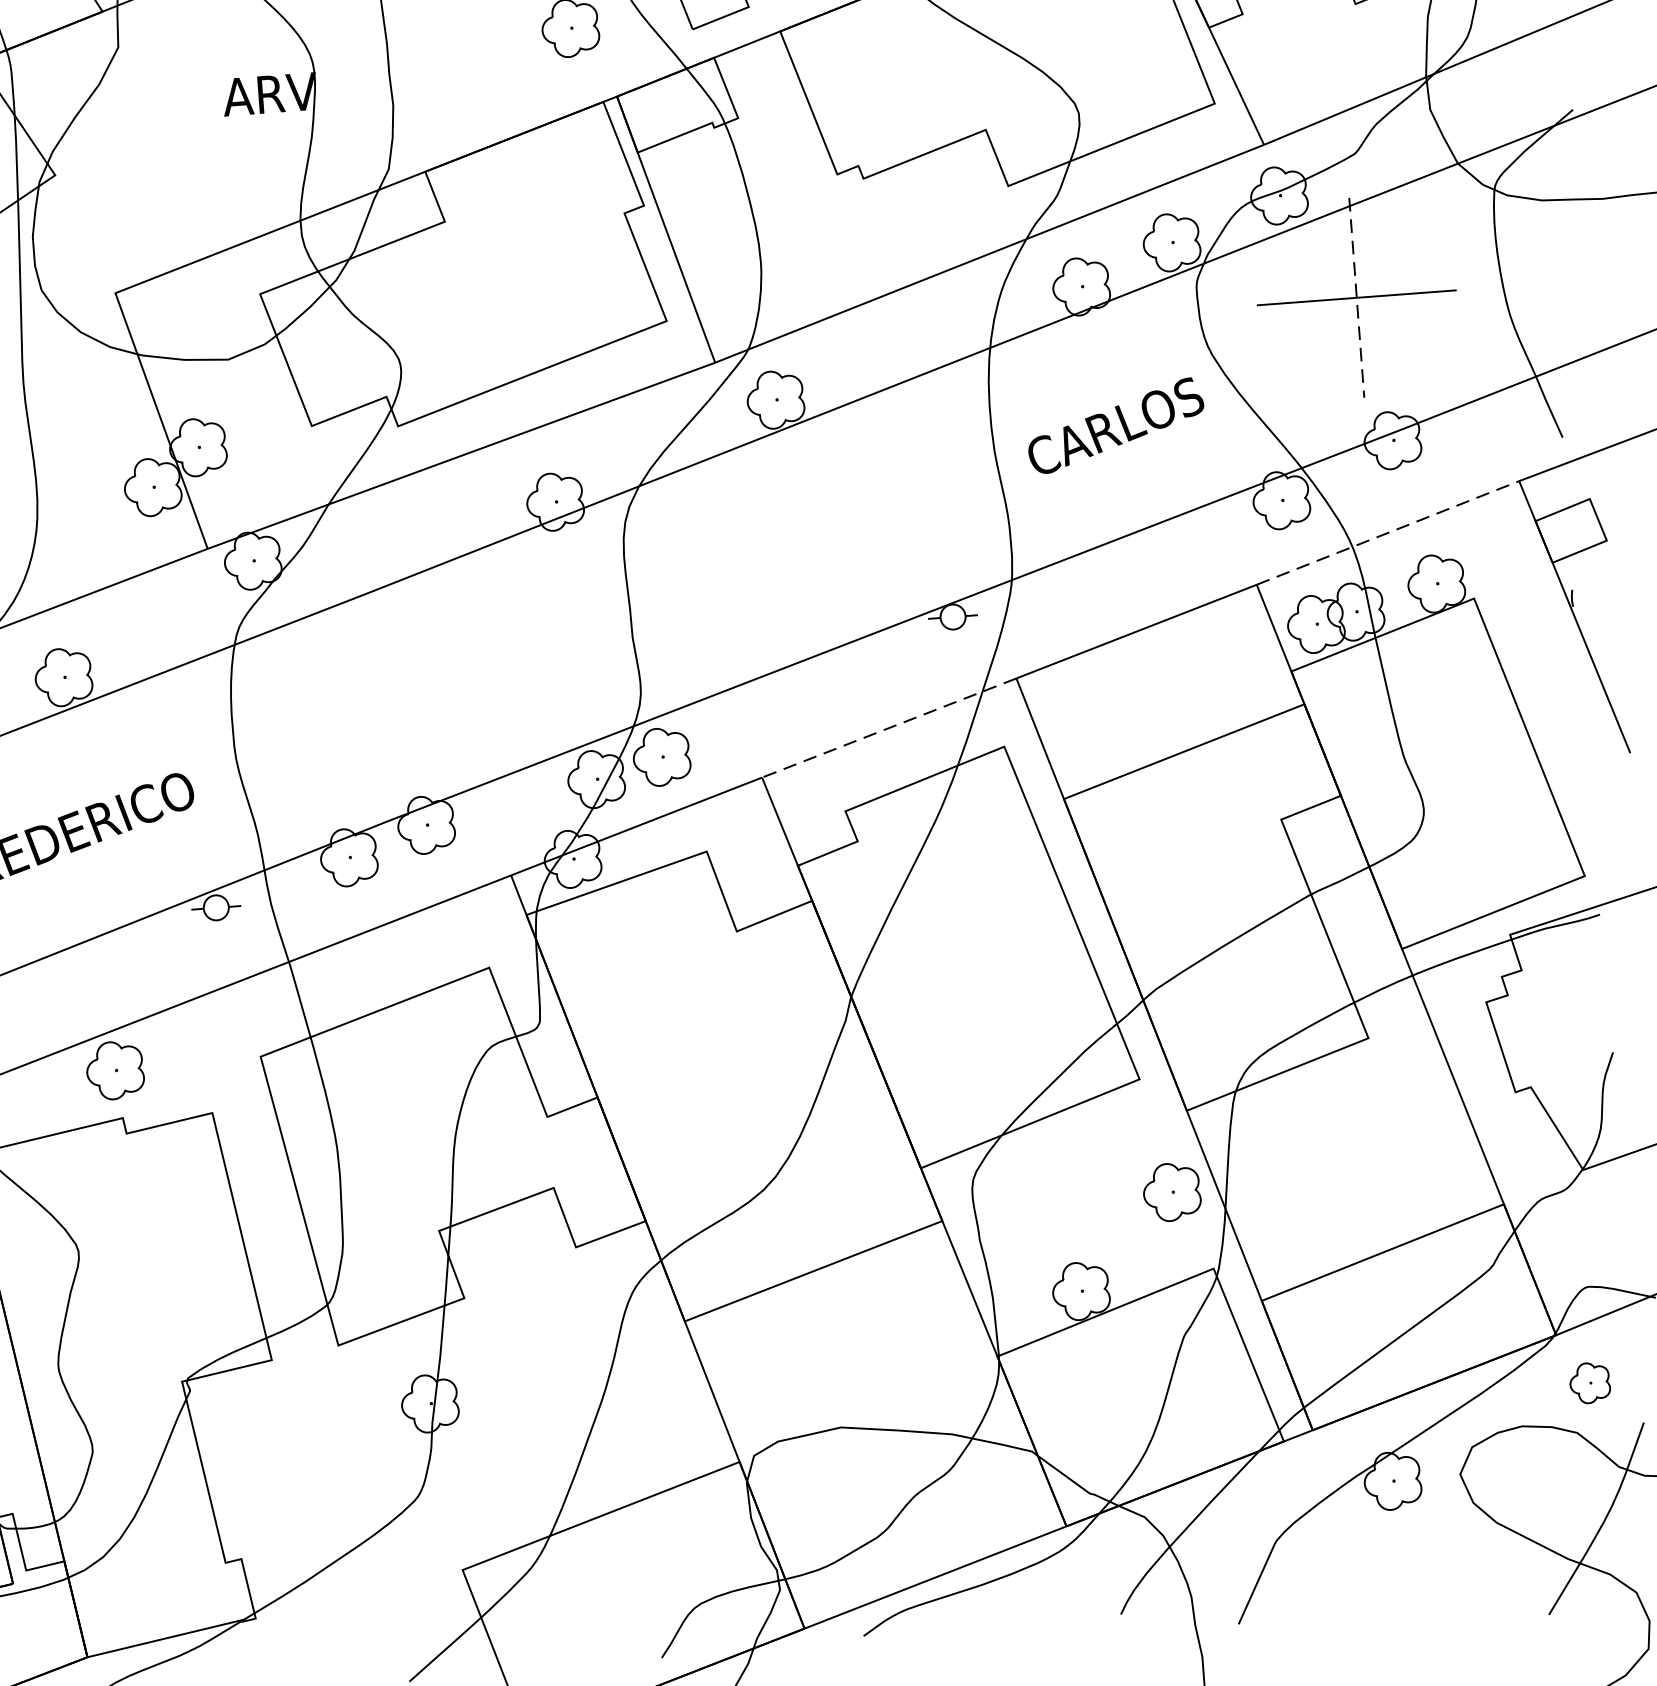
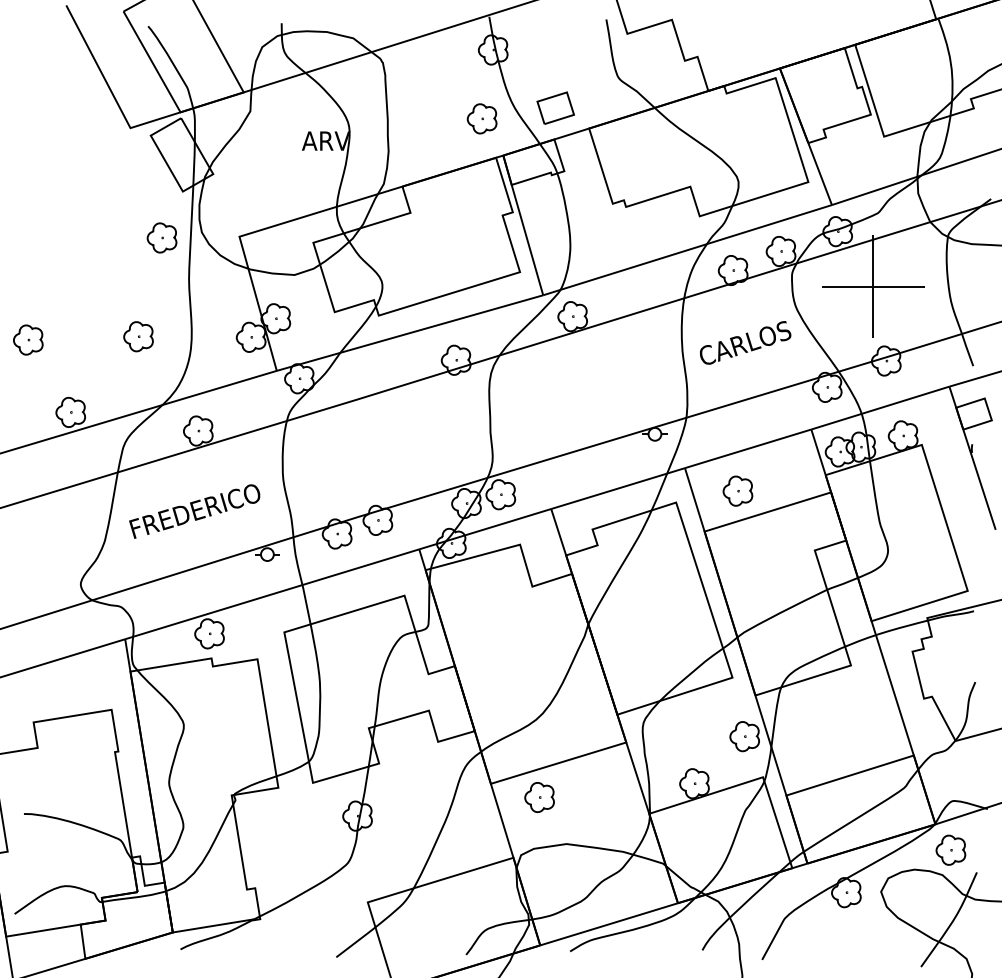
line: (1356, 299) -> (873, 287), dashed -> solid
line: (1388, 531) -> (880, 407), dashed -> solid
part: (1121, 714) -> (737, 490), added
line: (890, 727) -> (618, 488), dashed -> solid
part: (781, 1340) -> (539, 797), added
part: (1589, 1381) -> (950, 849), size x1.43

